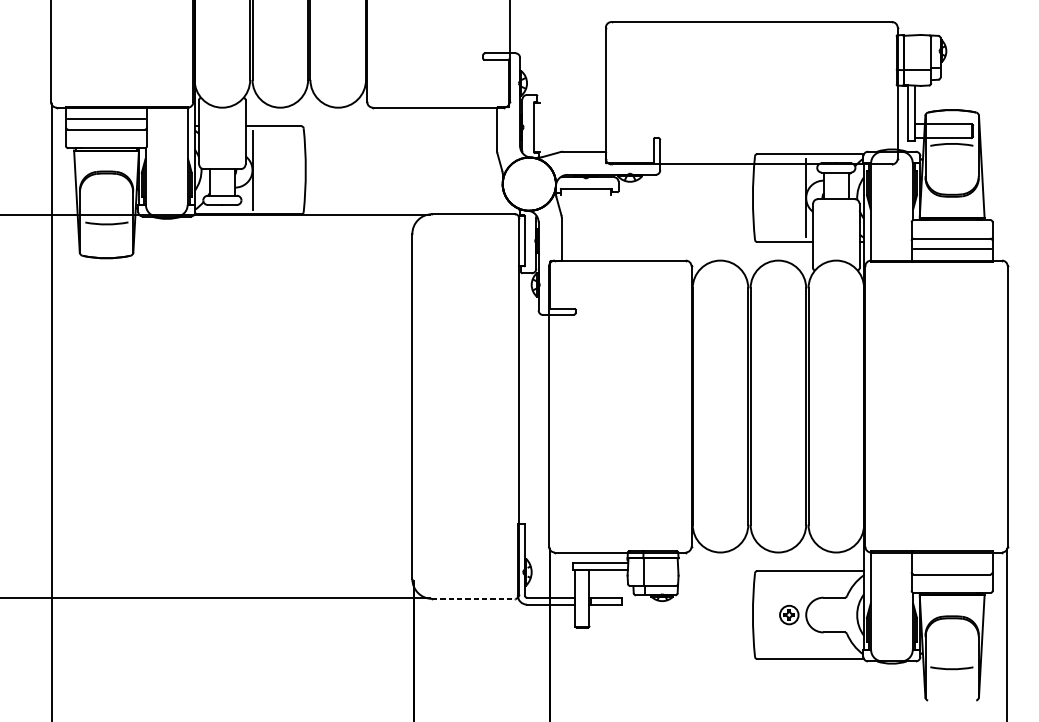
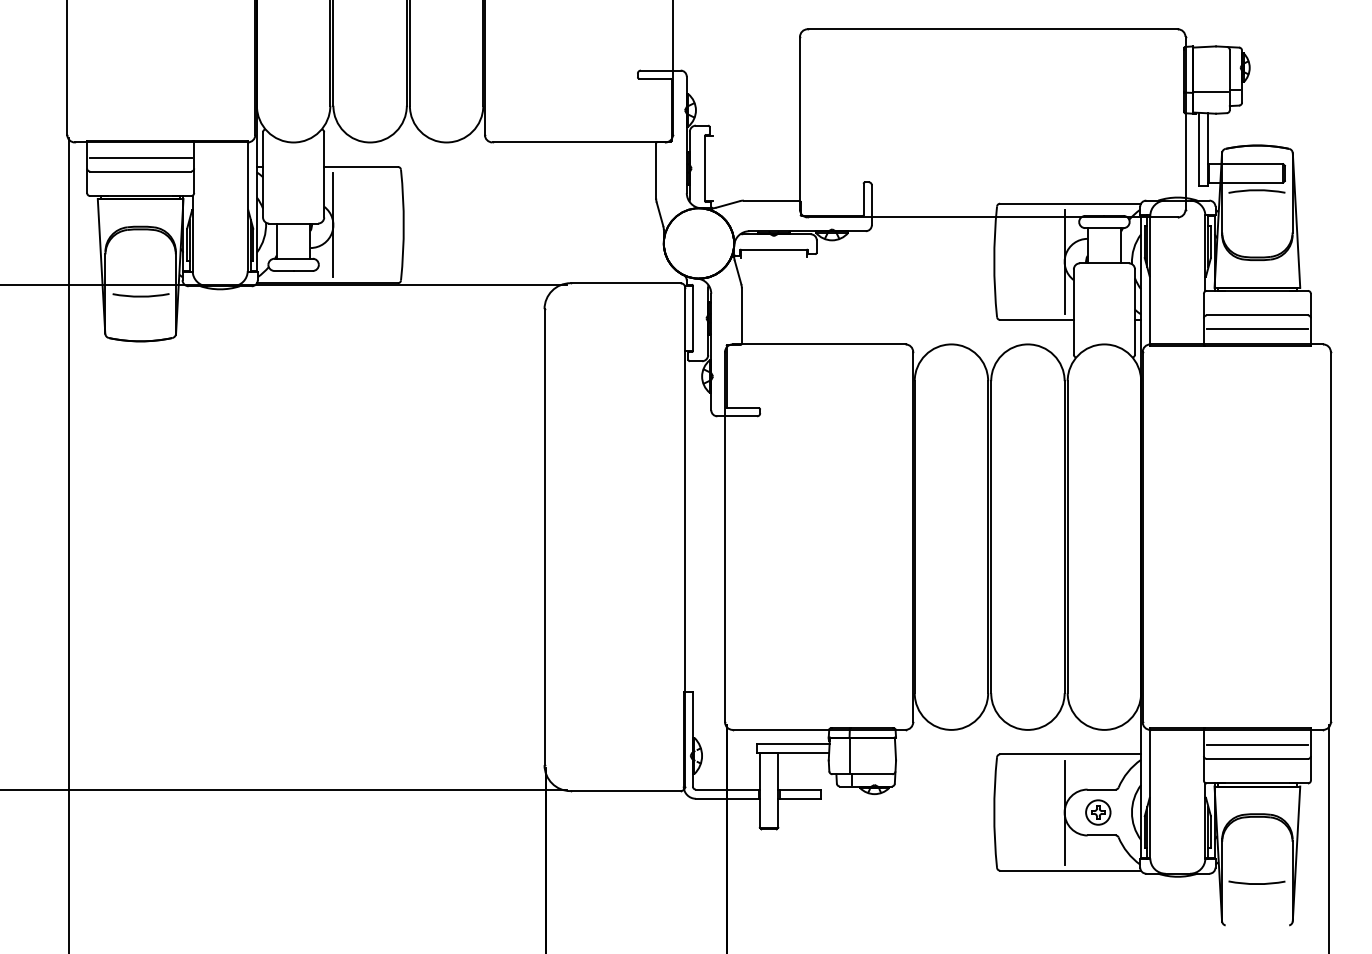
line: (952, 564) -> (1257, 745), added
line: (474, 599) -> (626, 791), dashed -> solid
part: (789, 615) -> (1098, 812), moved
line: (806, 615) -> (1064, 812), added

